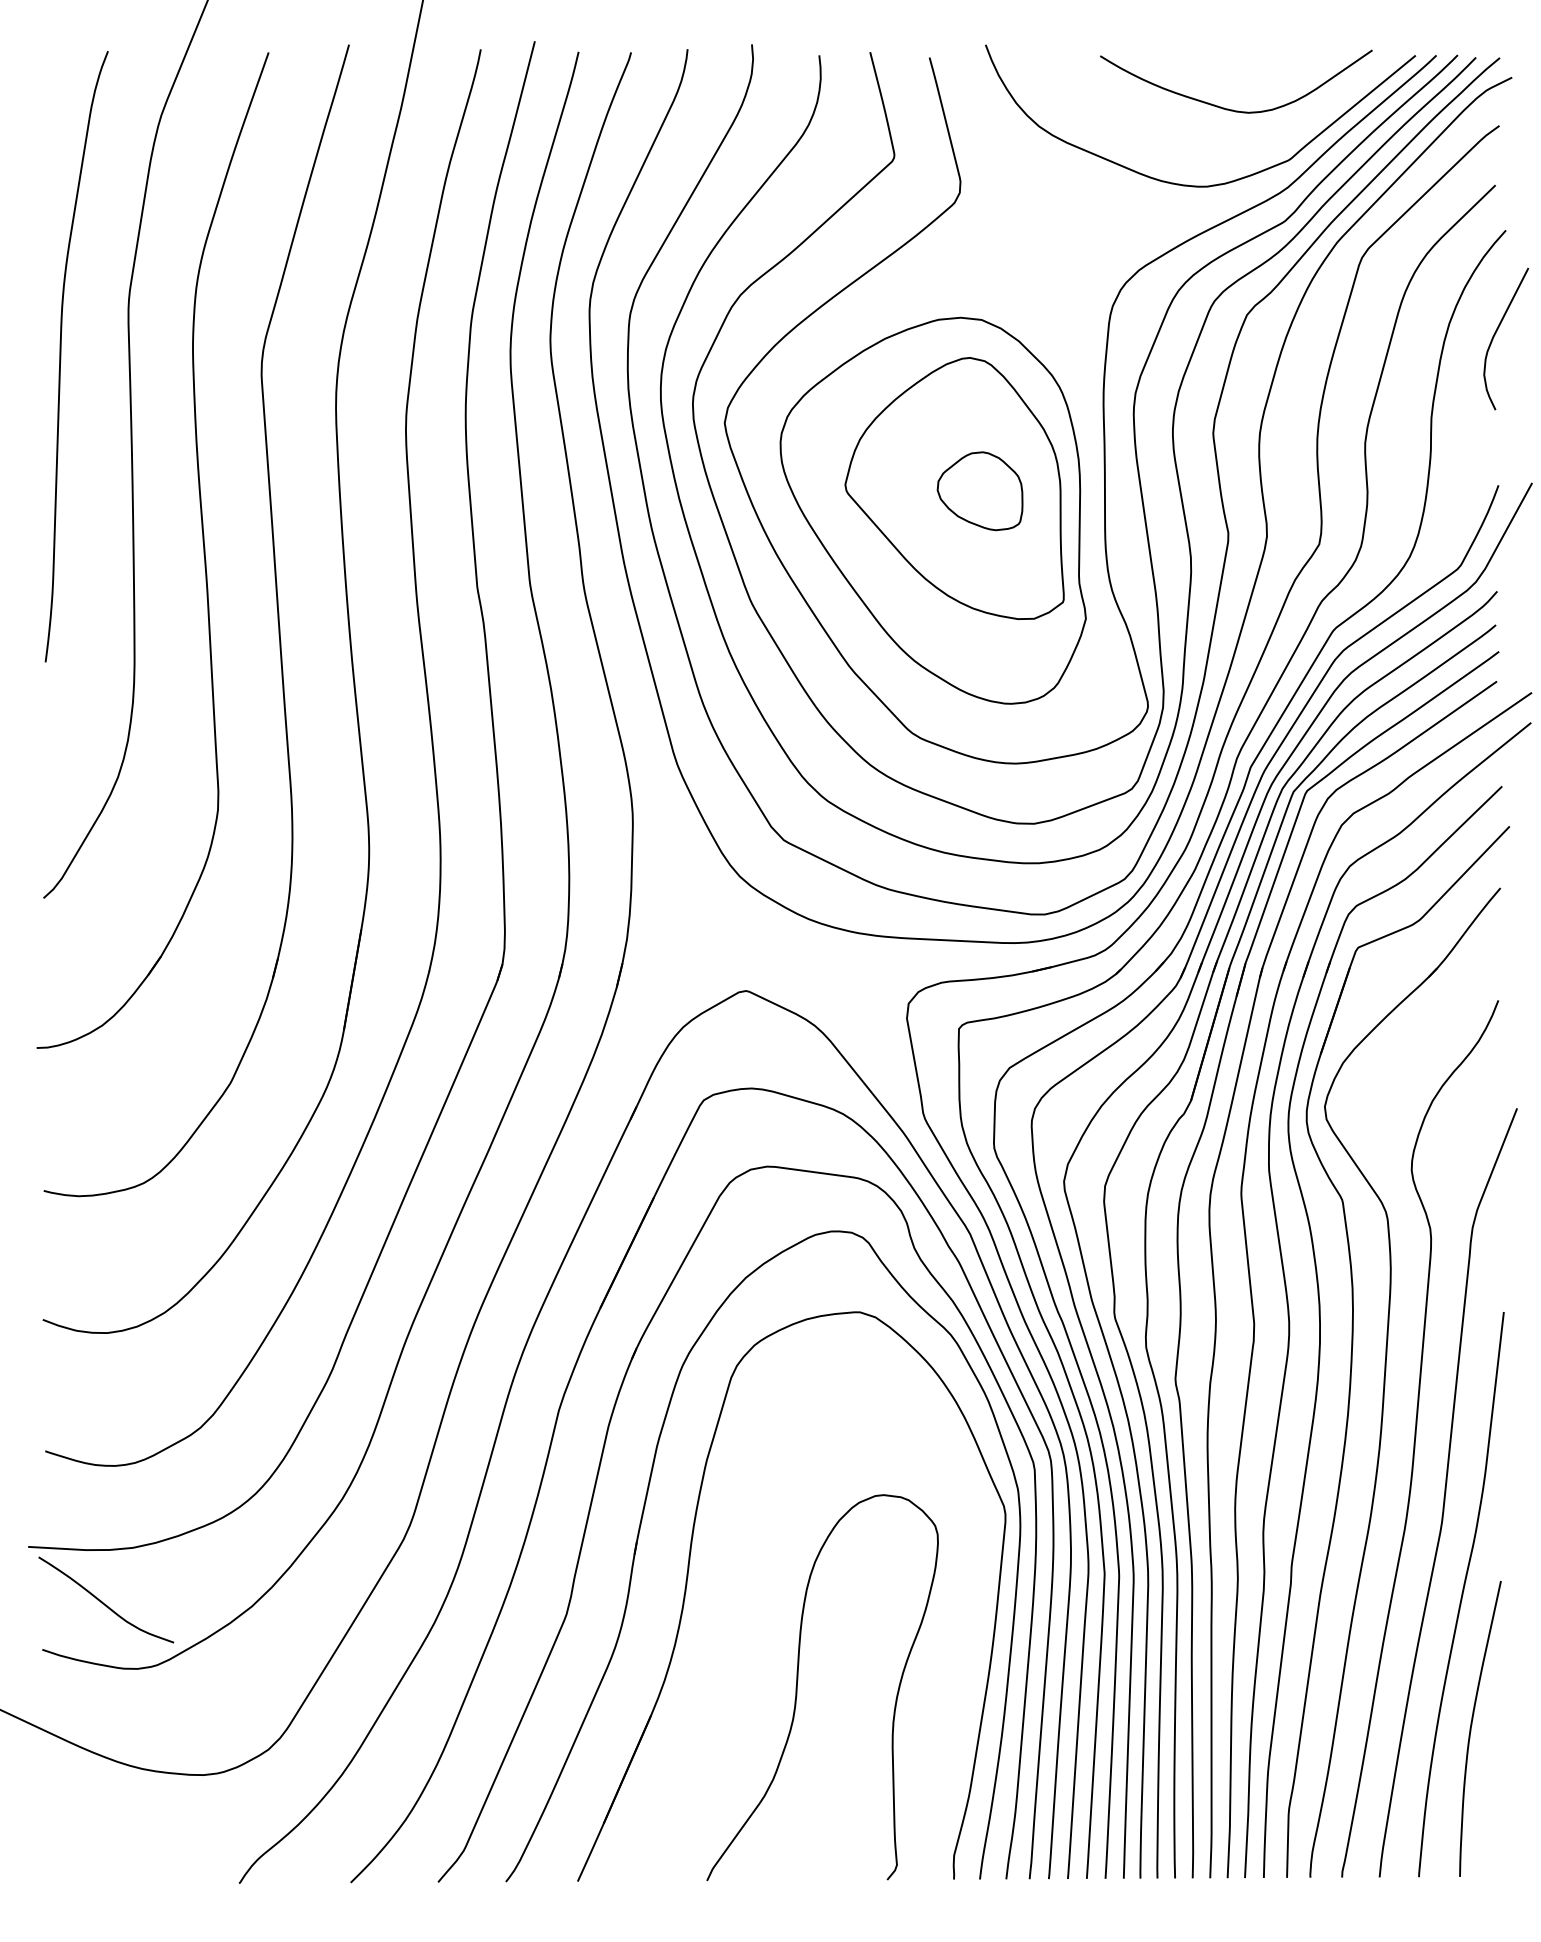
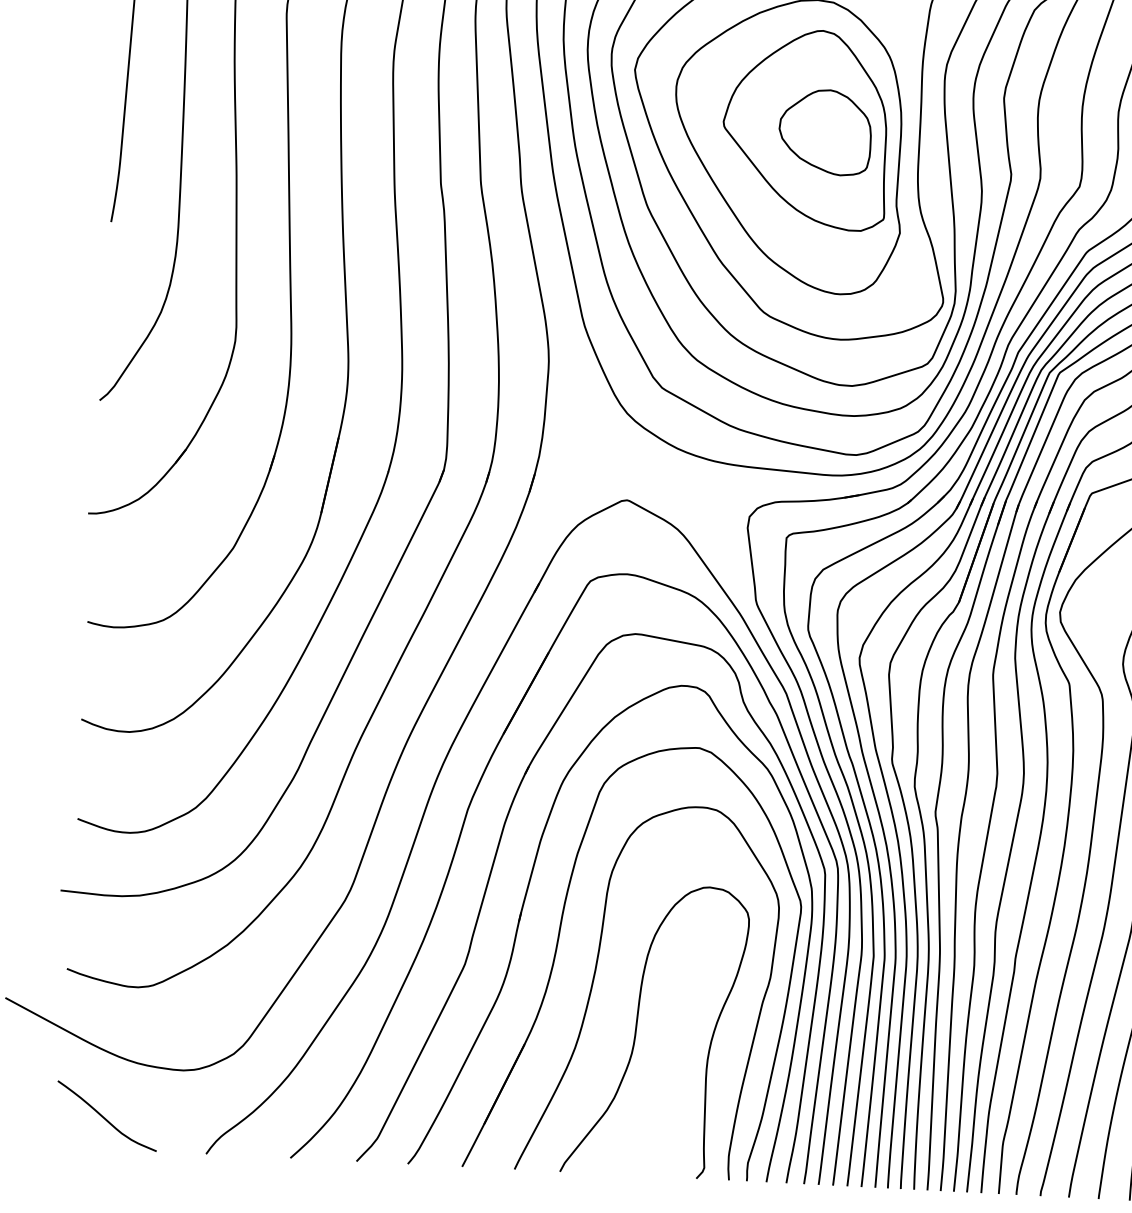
part: (979, 490) -> (824, 131), size x1.43
curve: (103, 1602) -> (105, 1117), moved
curve: (738, 1623) -> (594, 978), added

